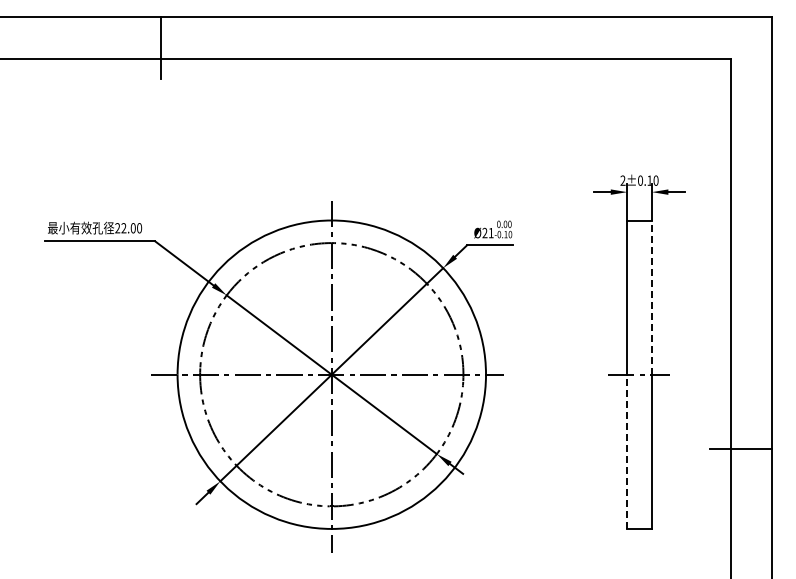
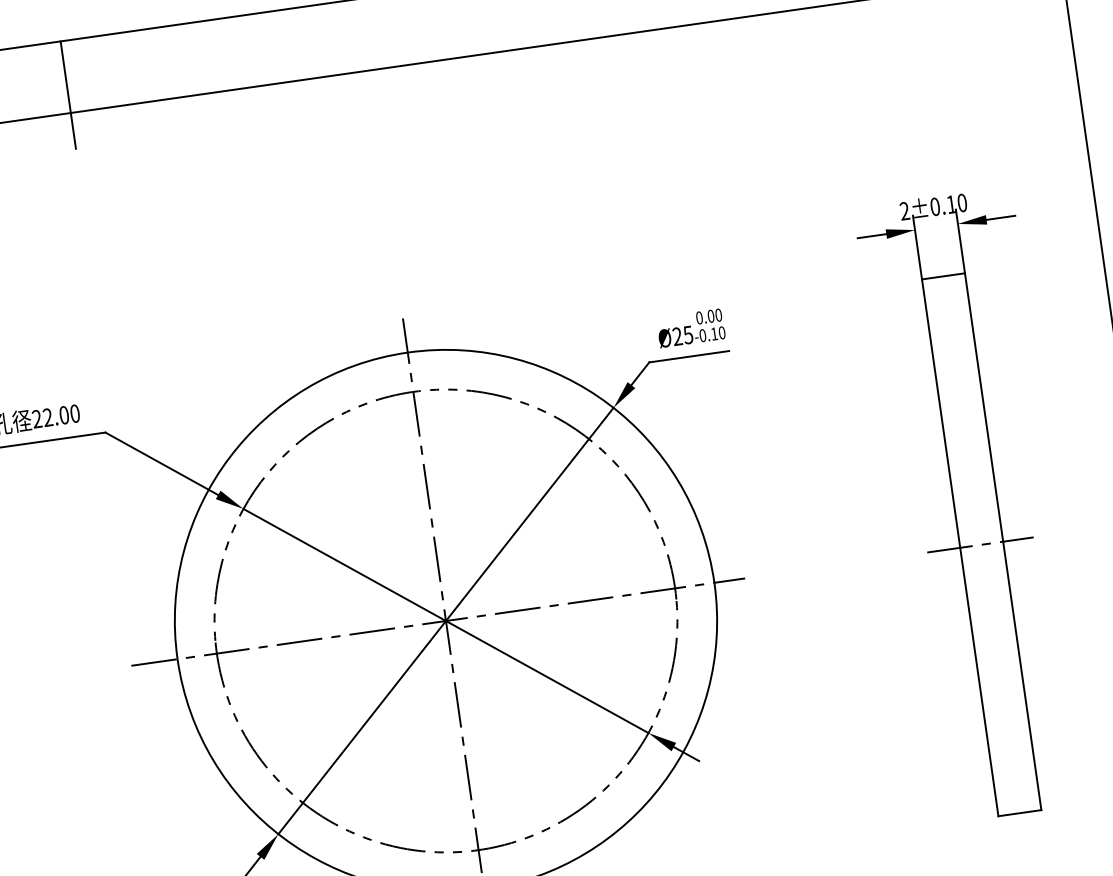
text: (490, 233) -> (687, 335), Ø21 -> Ø25
line: (651, 297) -> (983, 407), dashed -> solid
line: (627, 451) -> (979, 681), dashed -> solid

